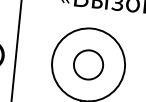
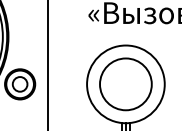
circle: (88, 65) -> (125, 84), size x1.67

